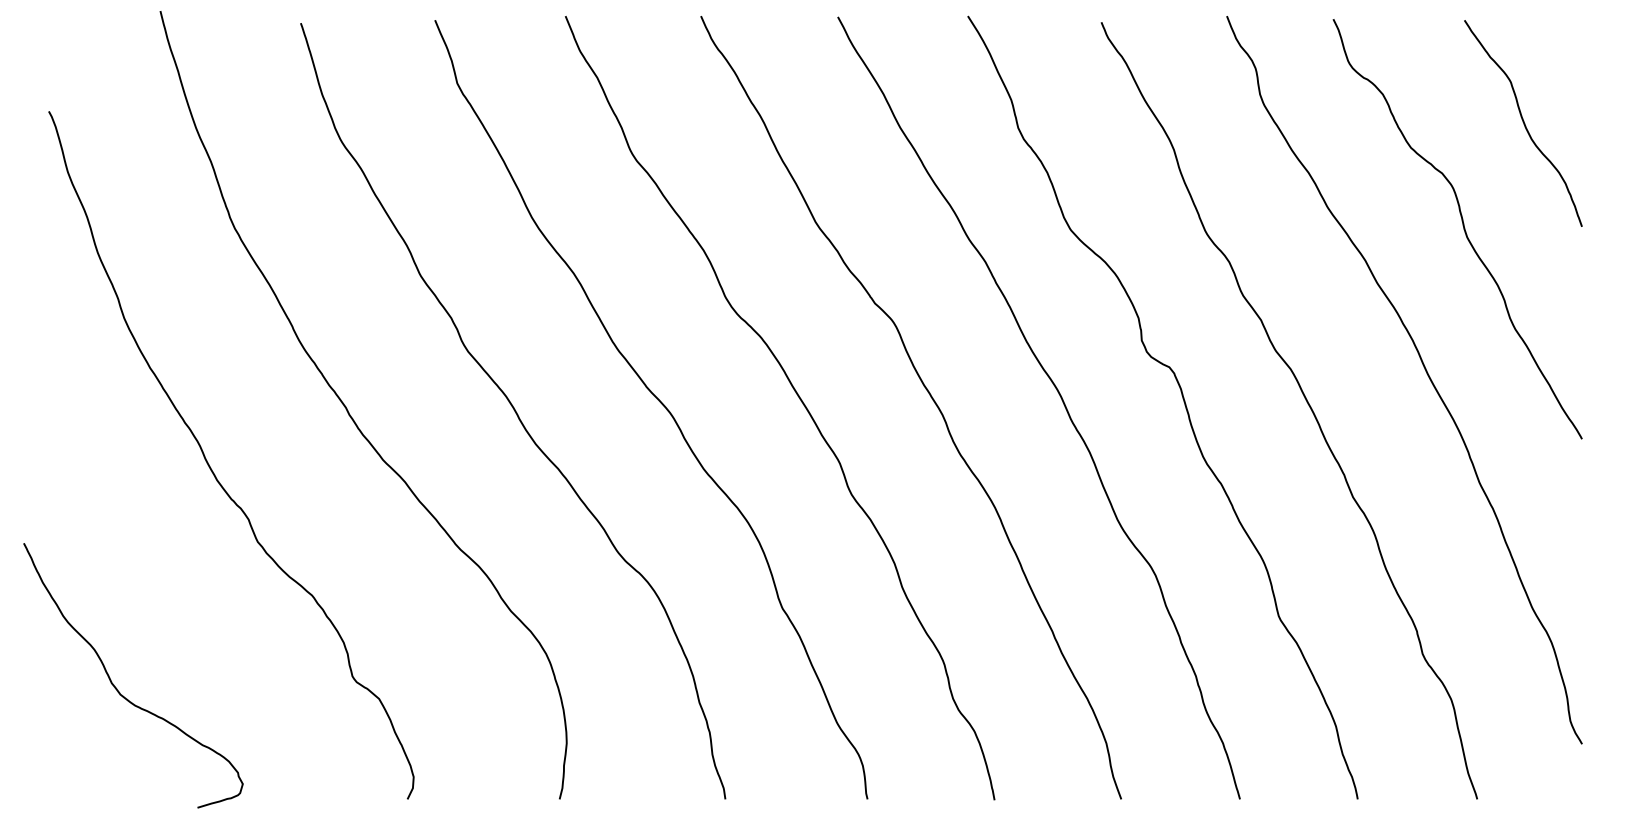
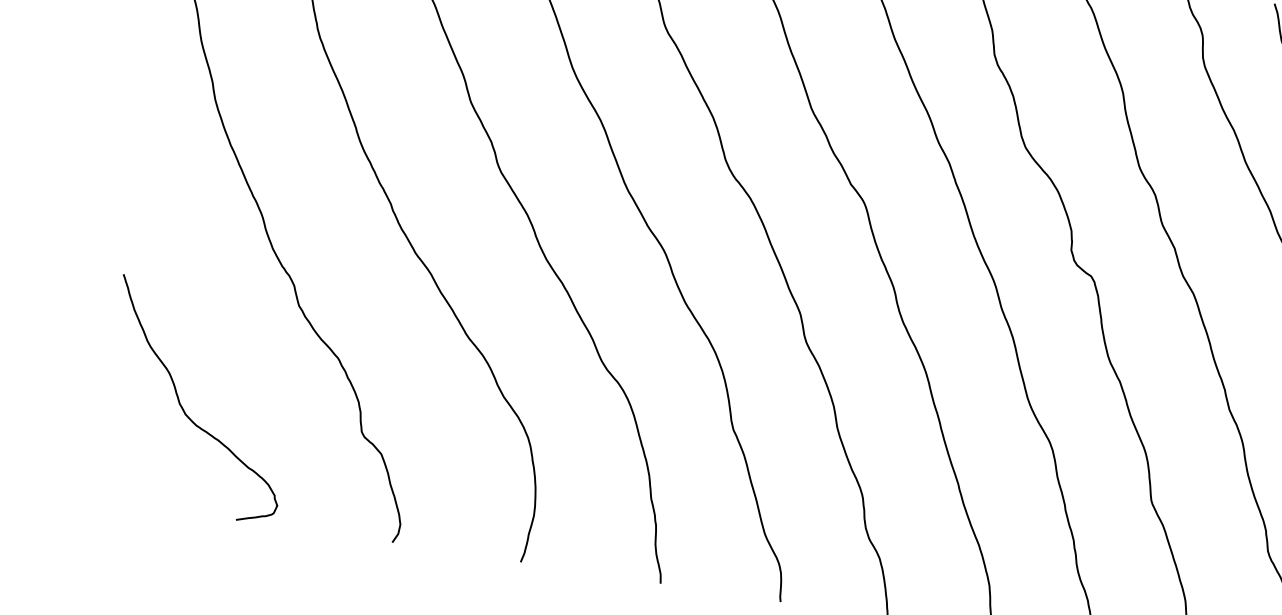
curve: (117, 688) -> (183, 408), moved

